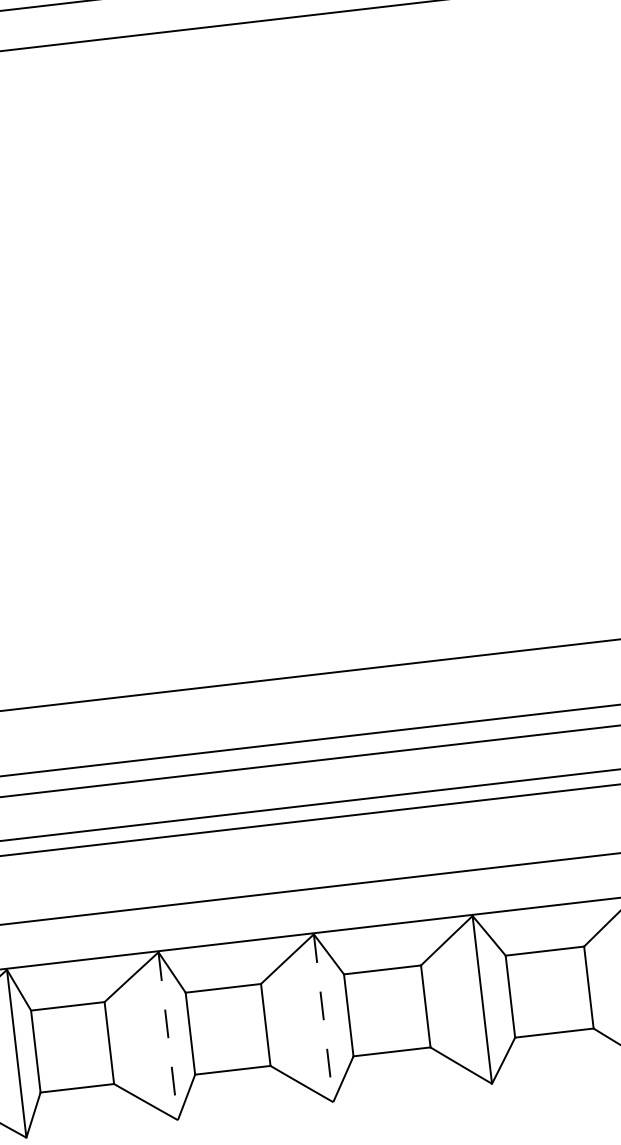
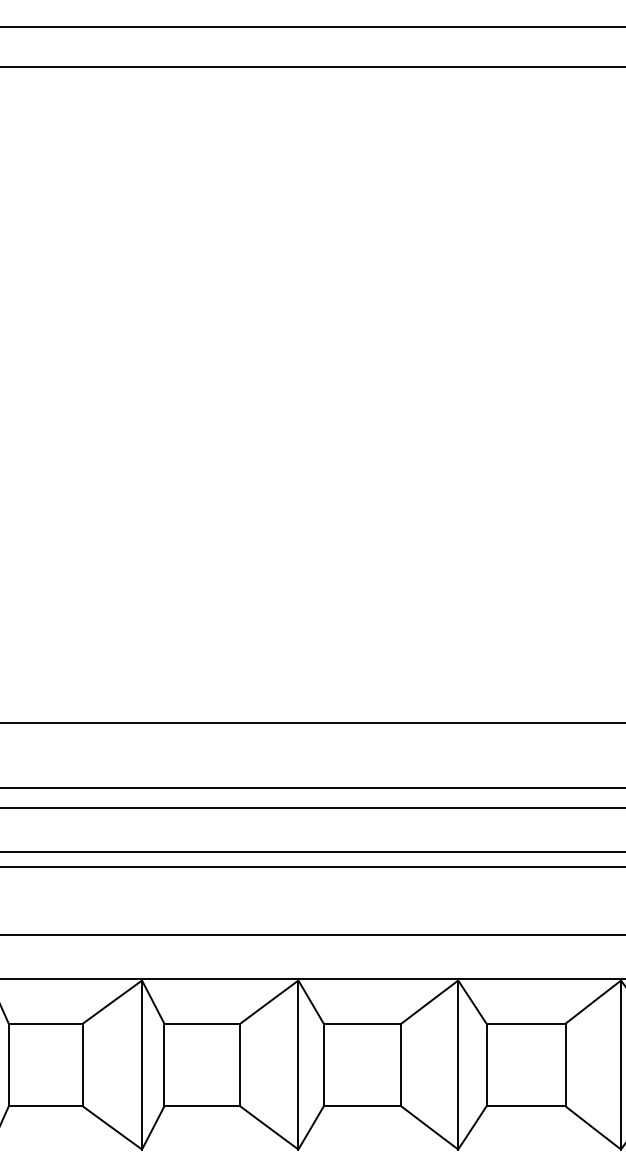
line: (323, 1018) -> (298, 1065), dashed -> solid
line: (168, 1036) -> (142, 1065), dashed -> solid

